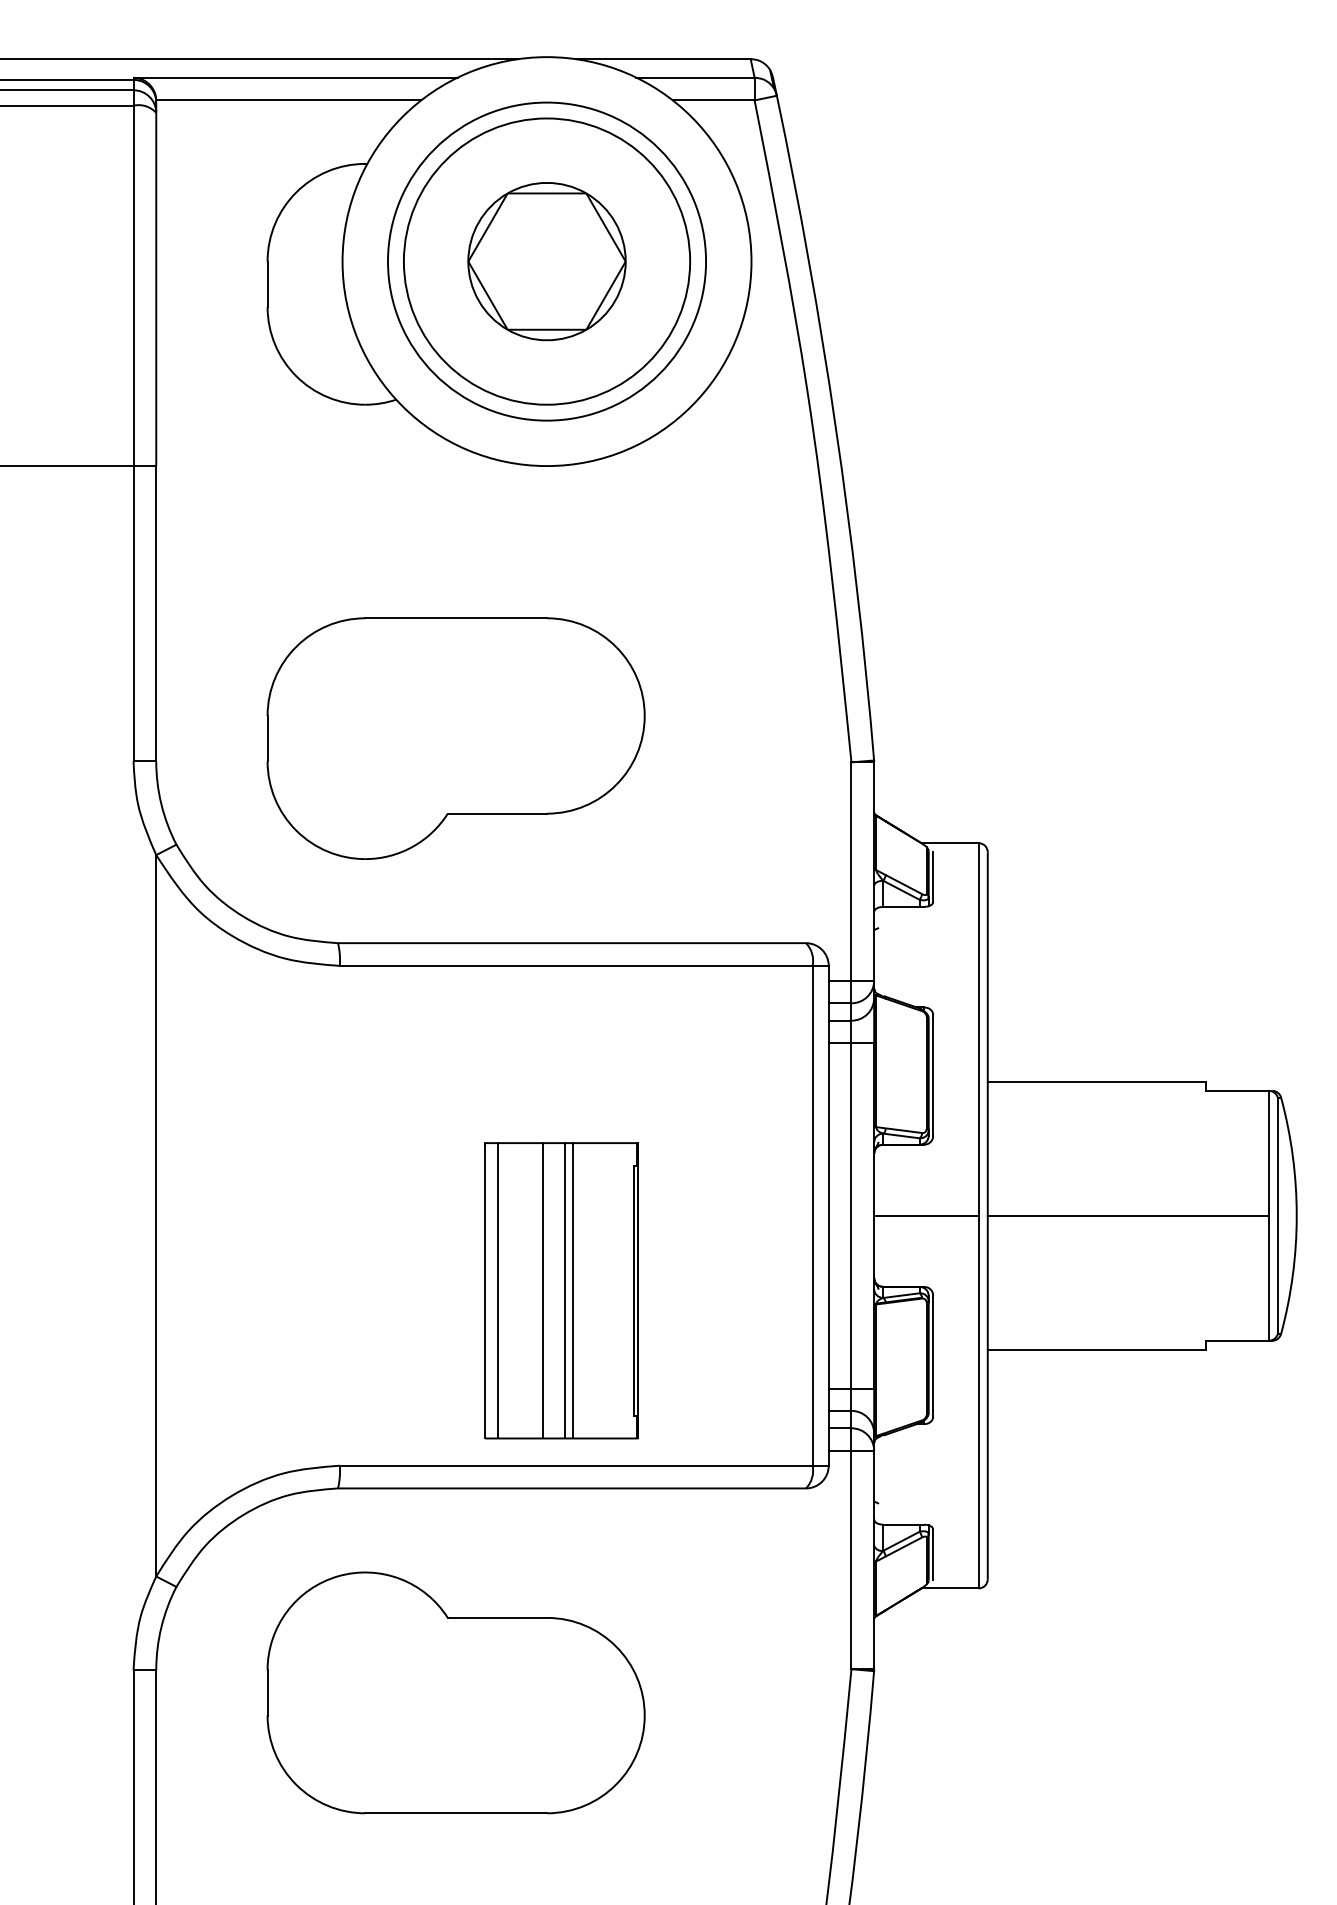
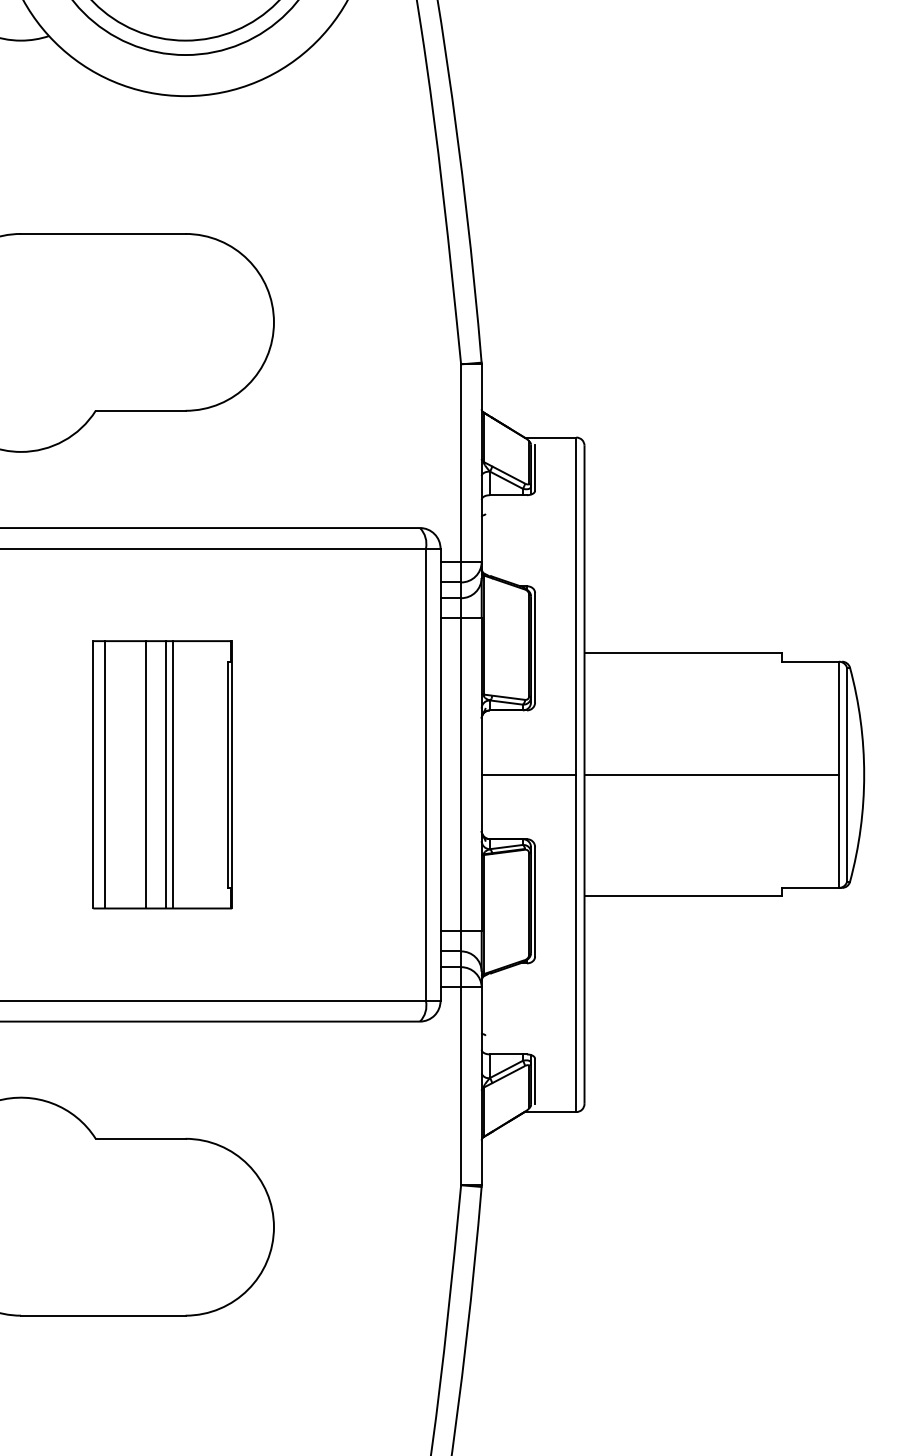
part: (561, 1290) -> (162, 774), moved

